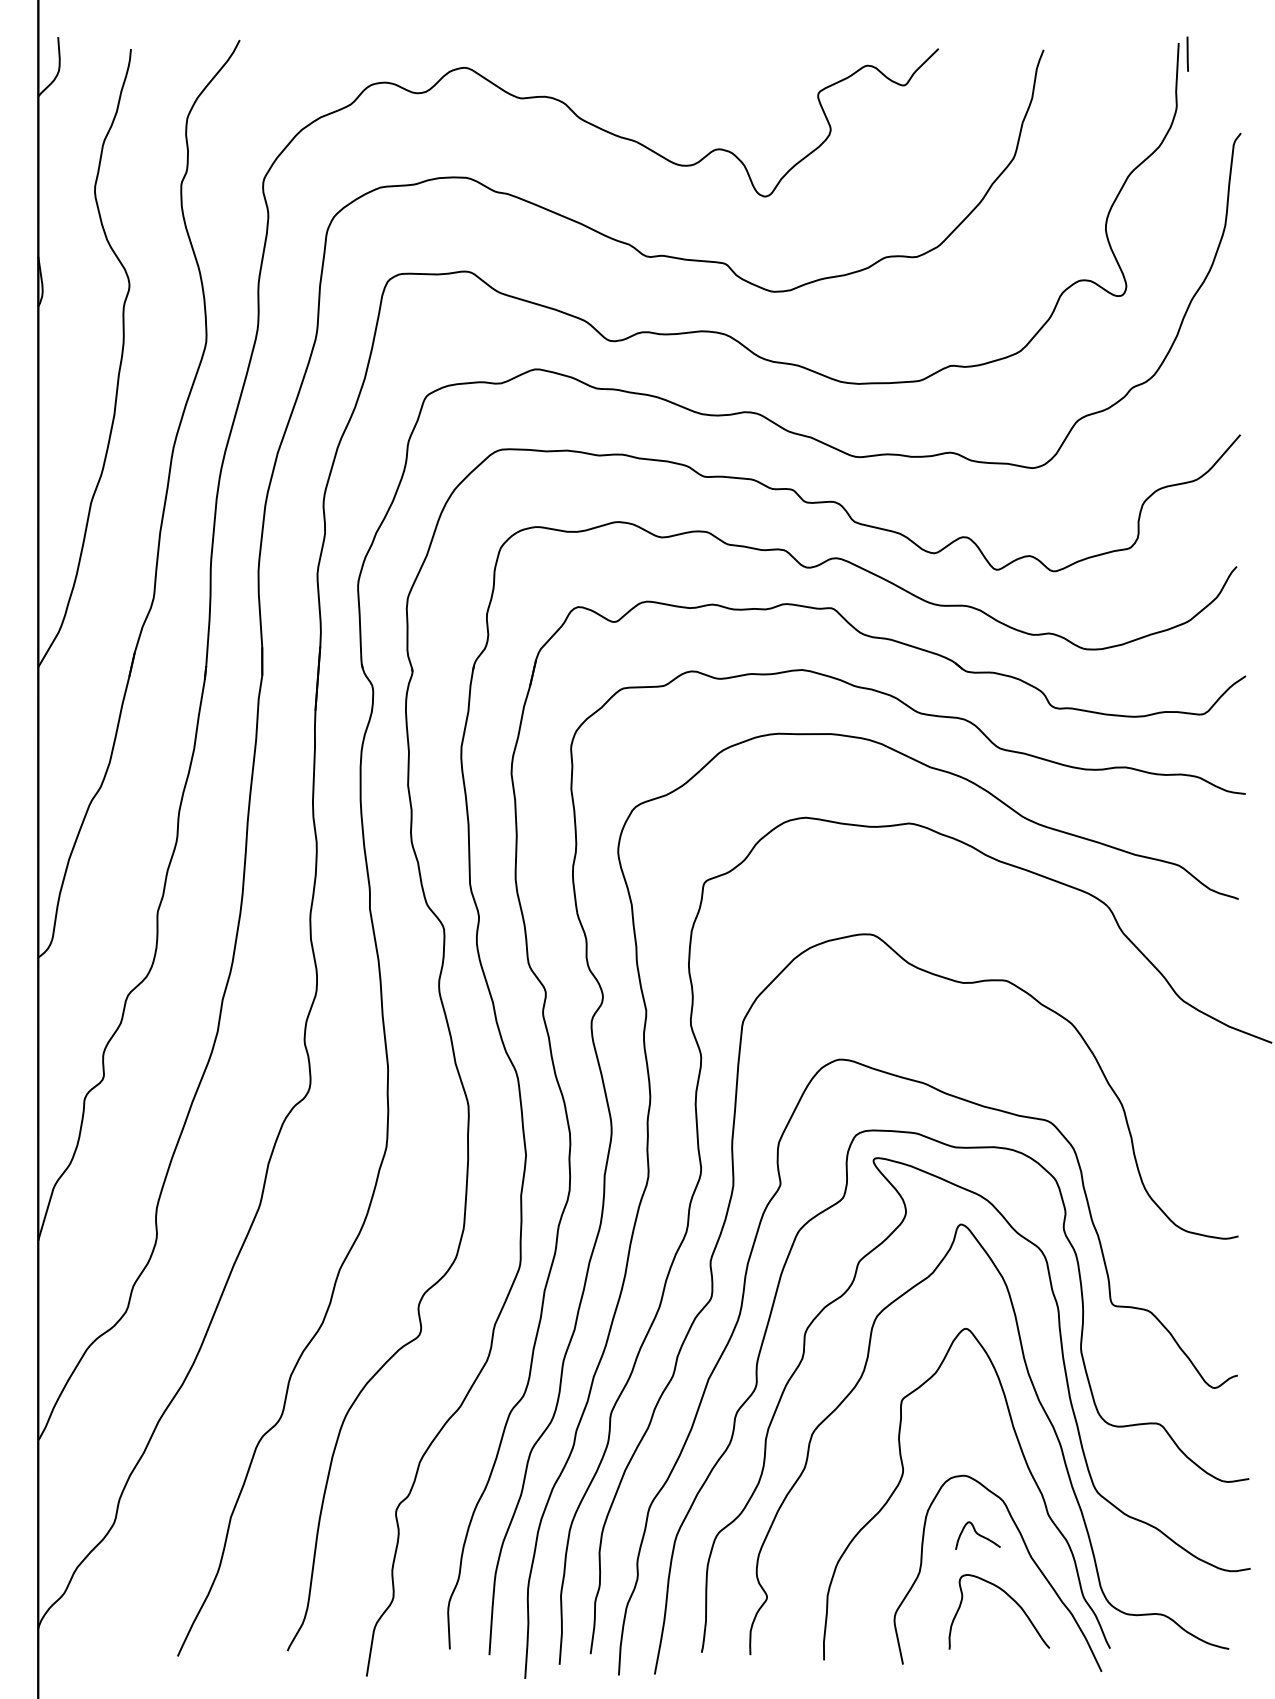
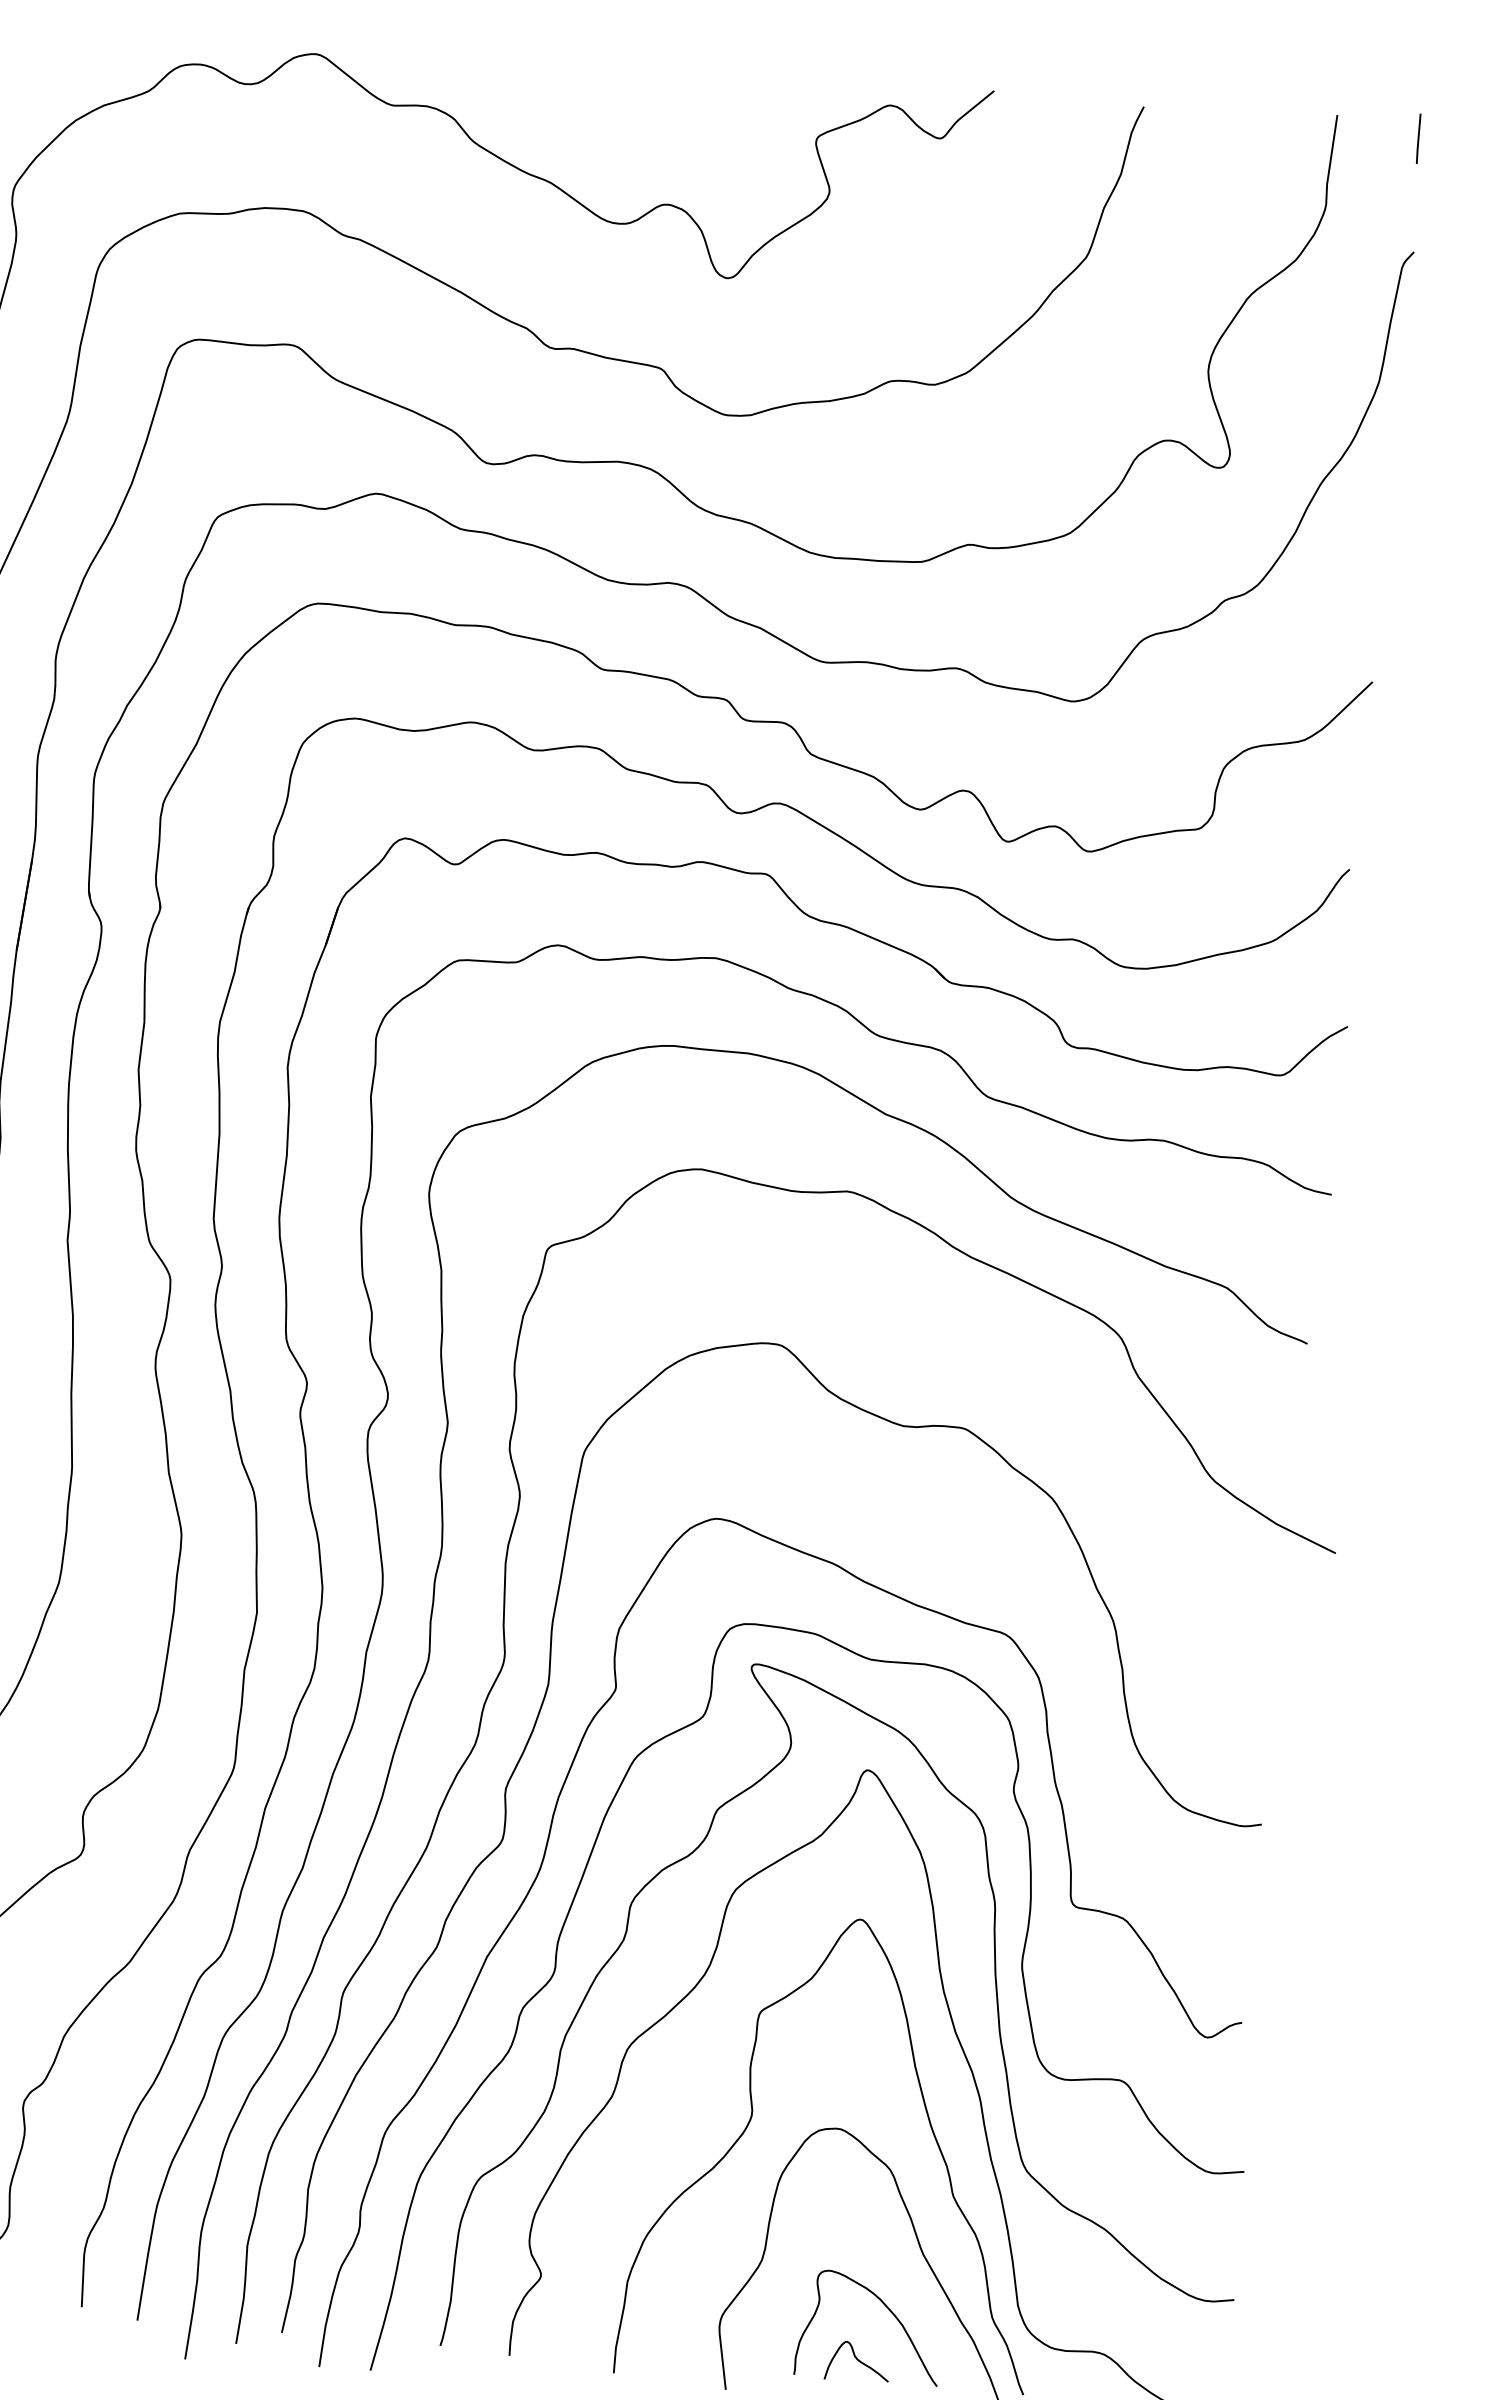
line: (1187, 53) -> (1418, 137), moved
curve: (977, 1534) -> (857, 2360), moved

